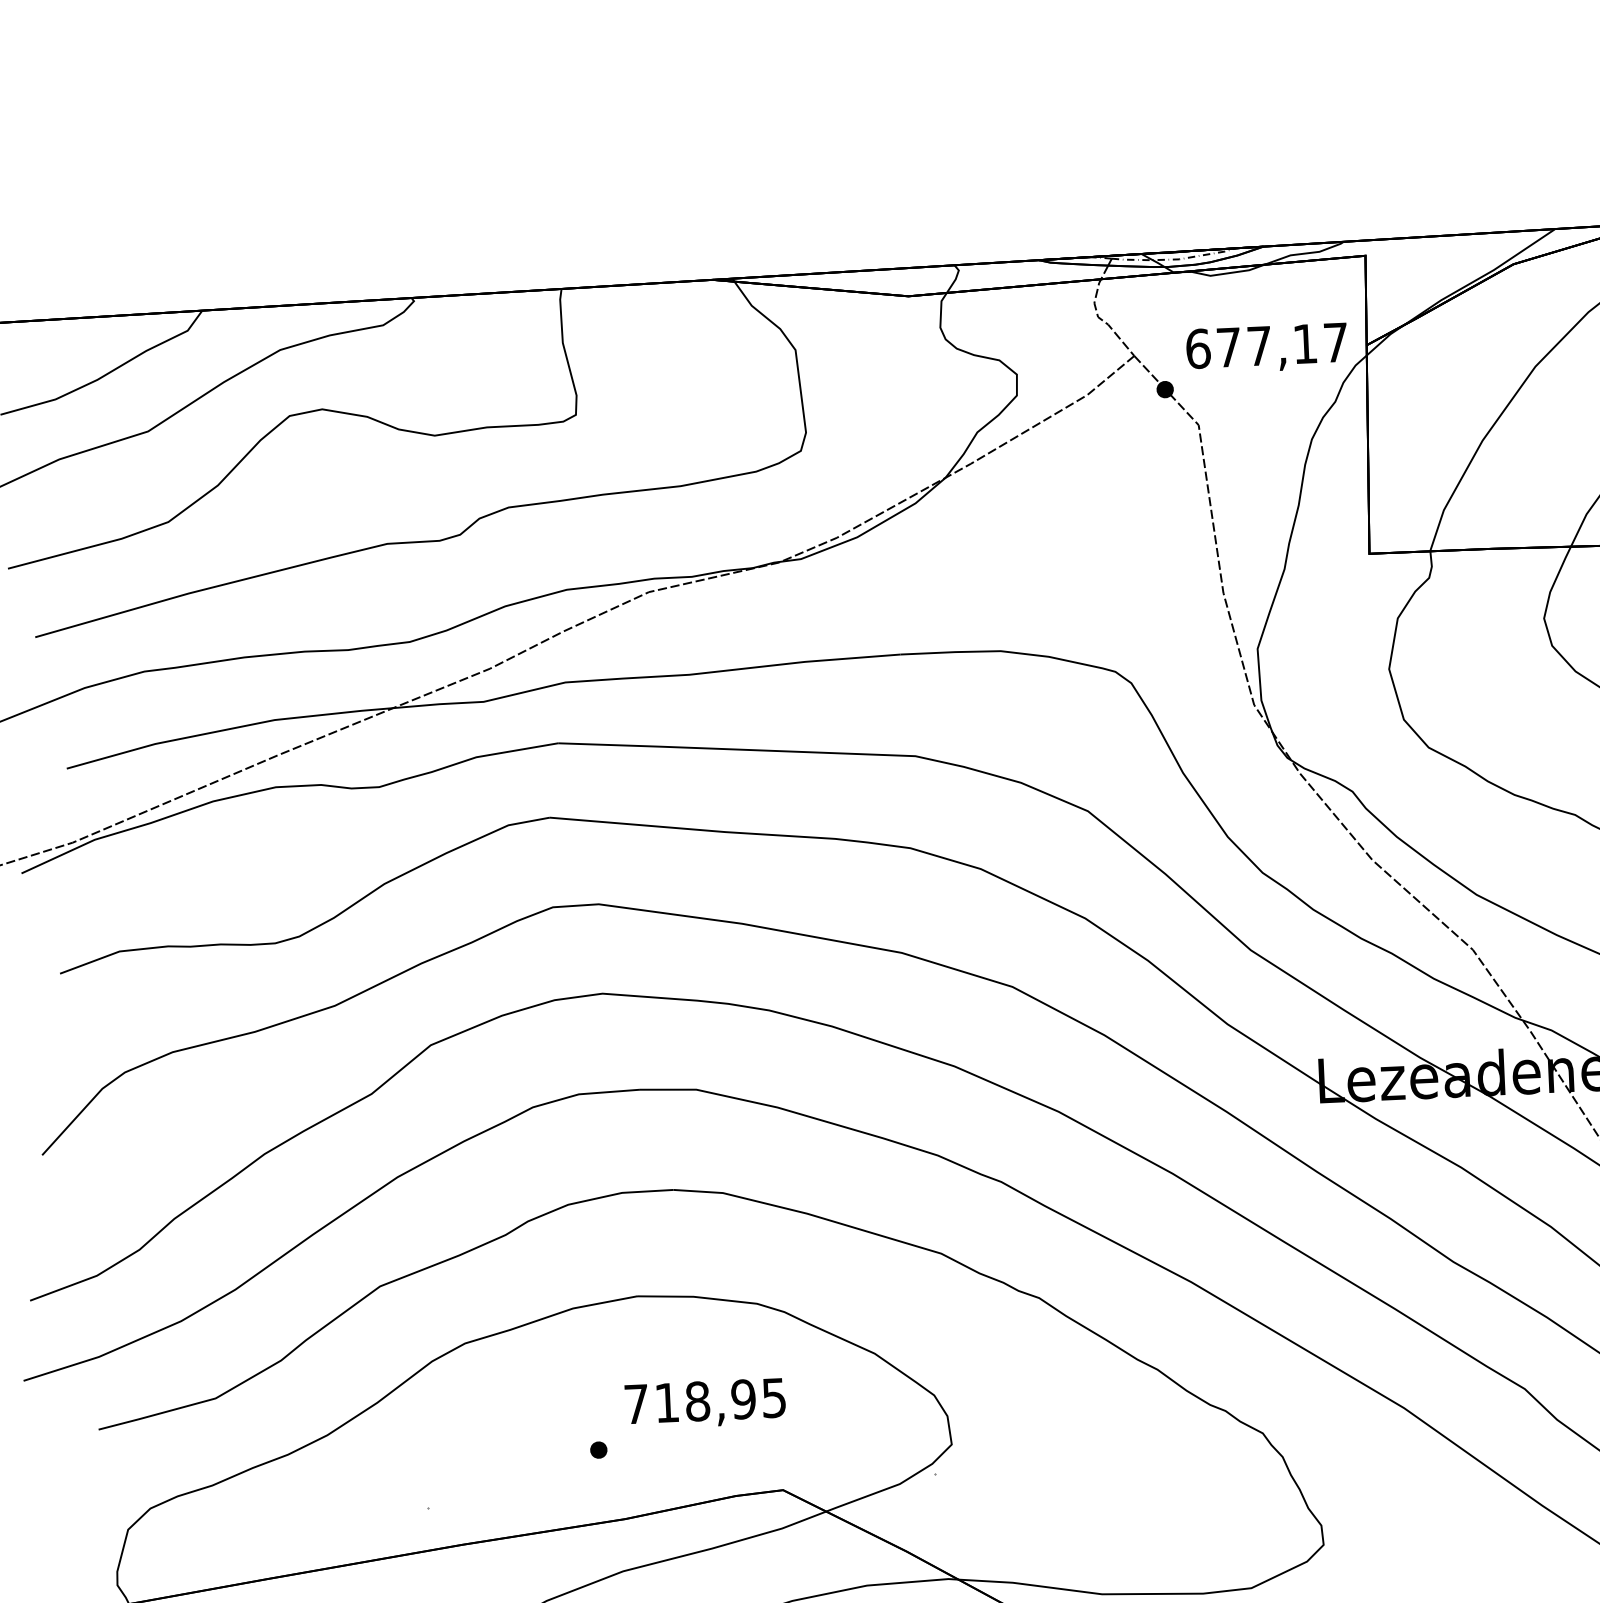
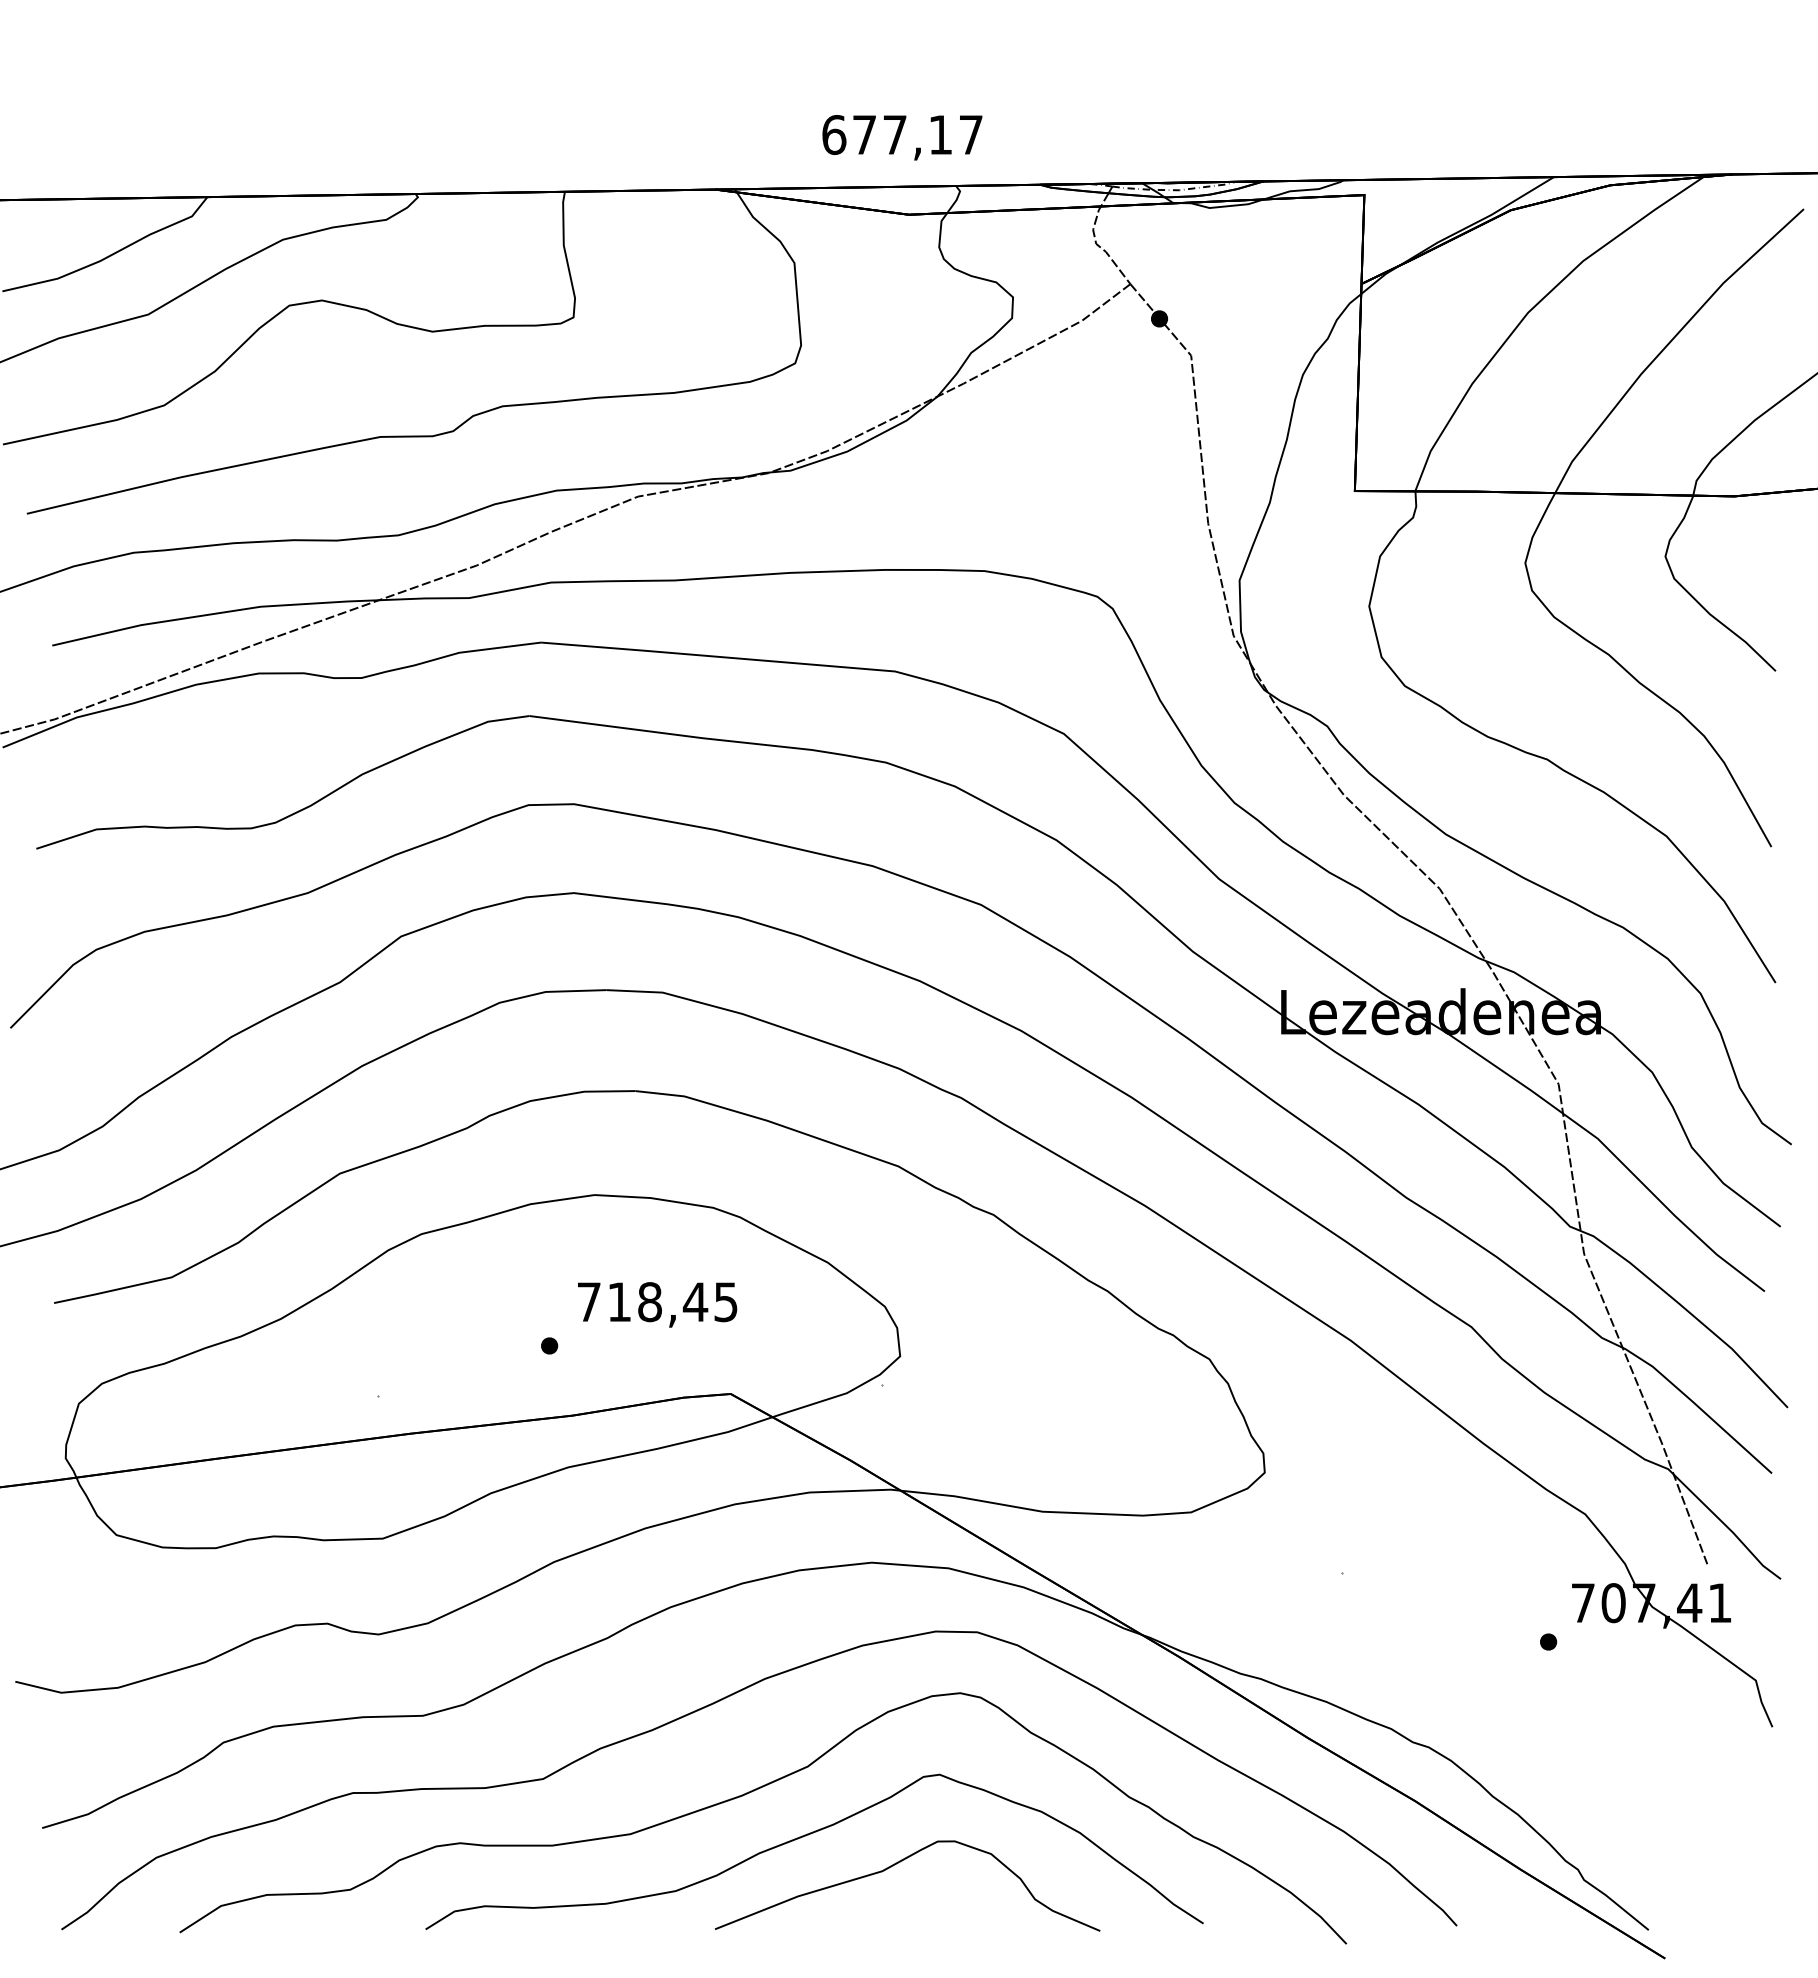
text: (1267, 348) -> (902, 137), moved
text: (743, 1399) -> (695, 1302), 718,95 -> 718,45

